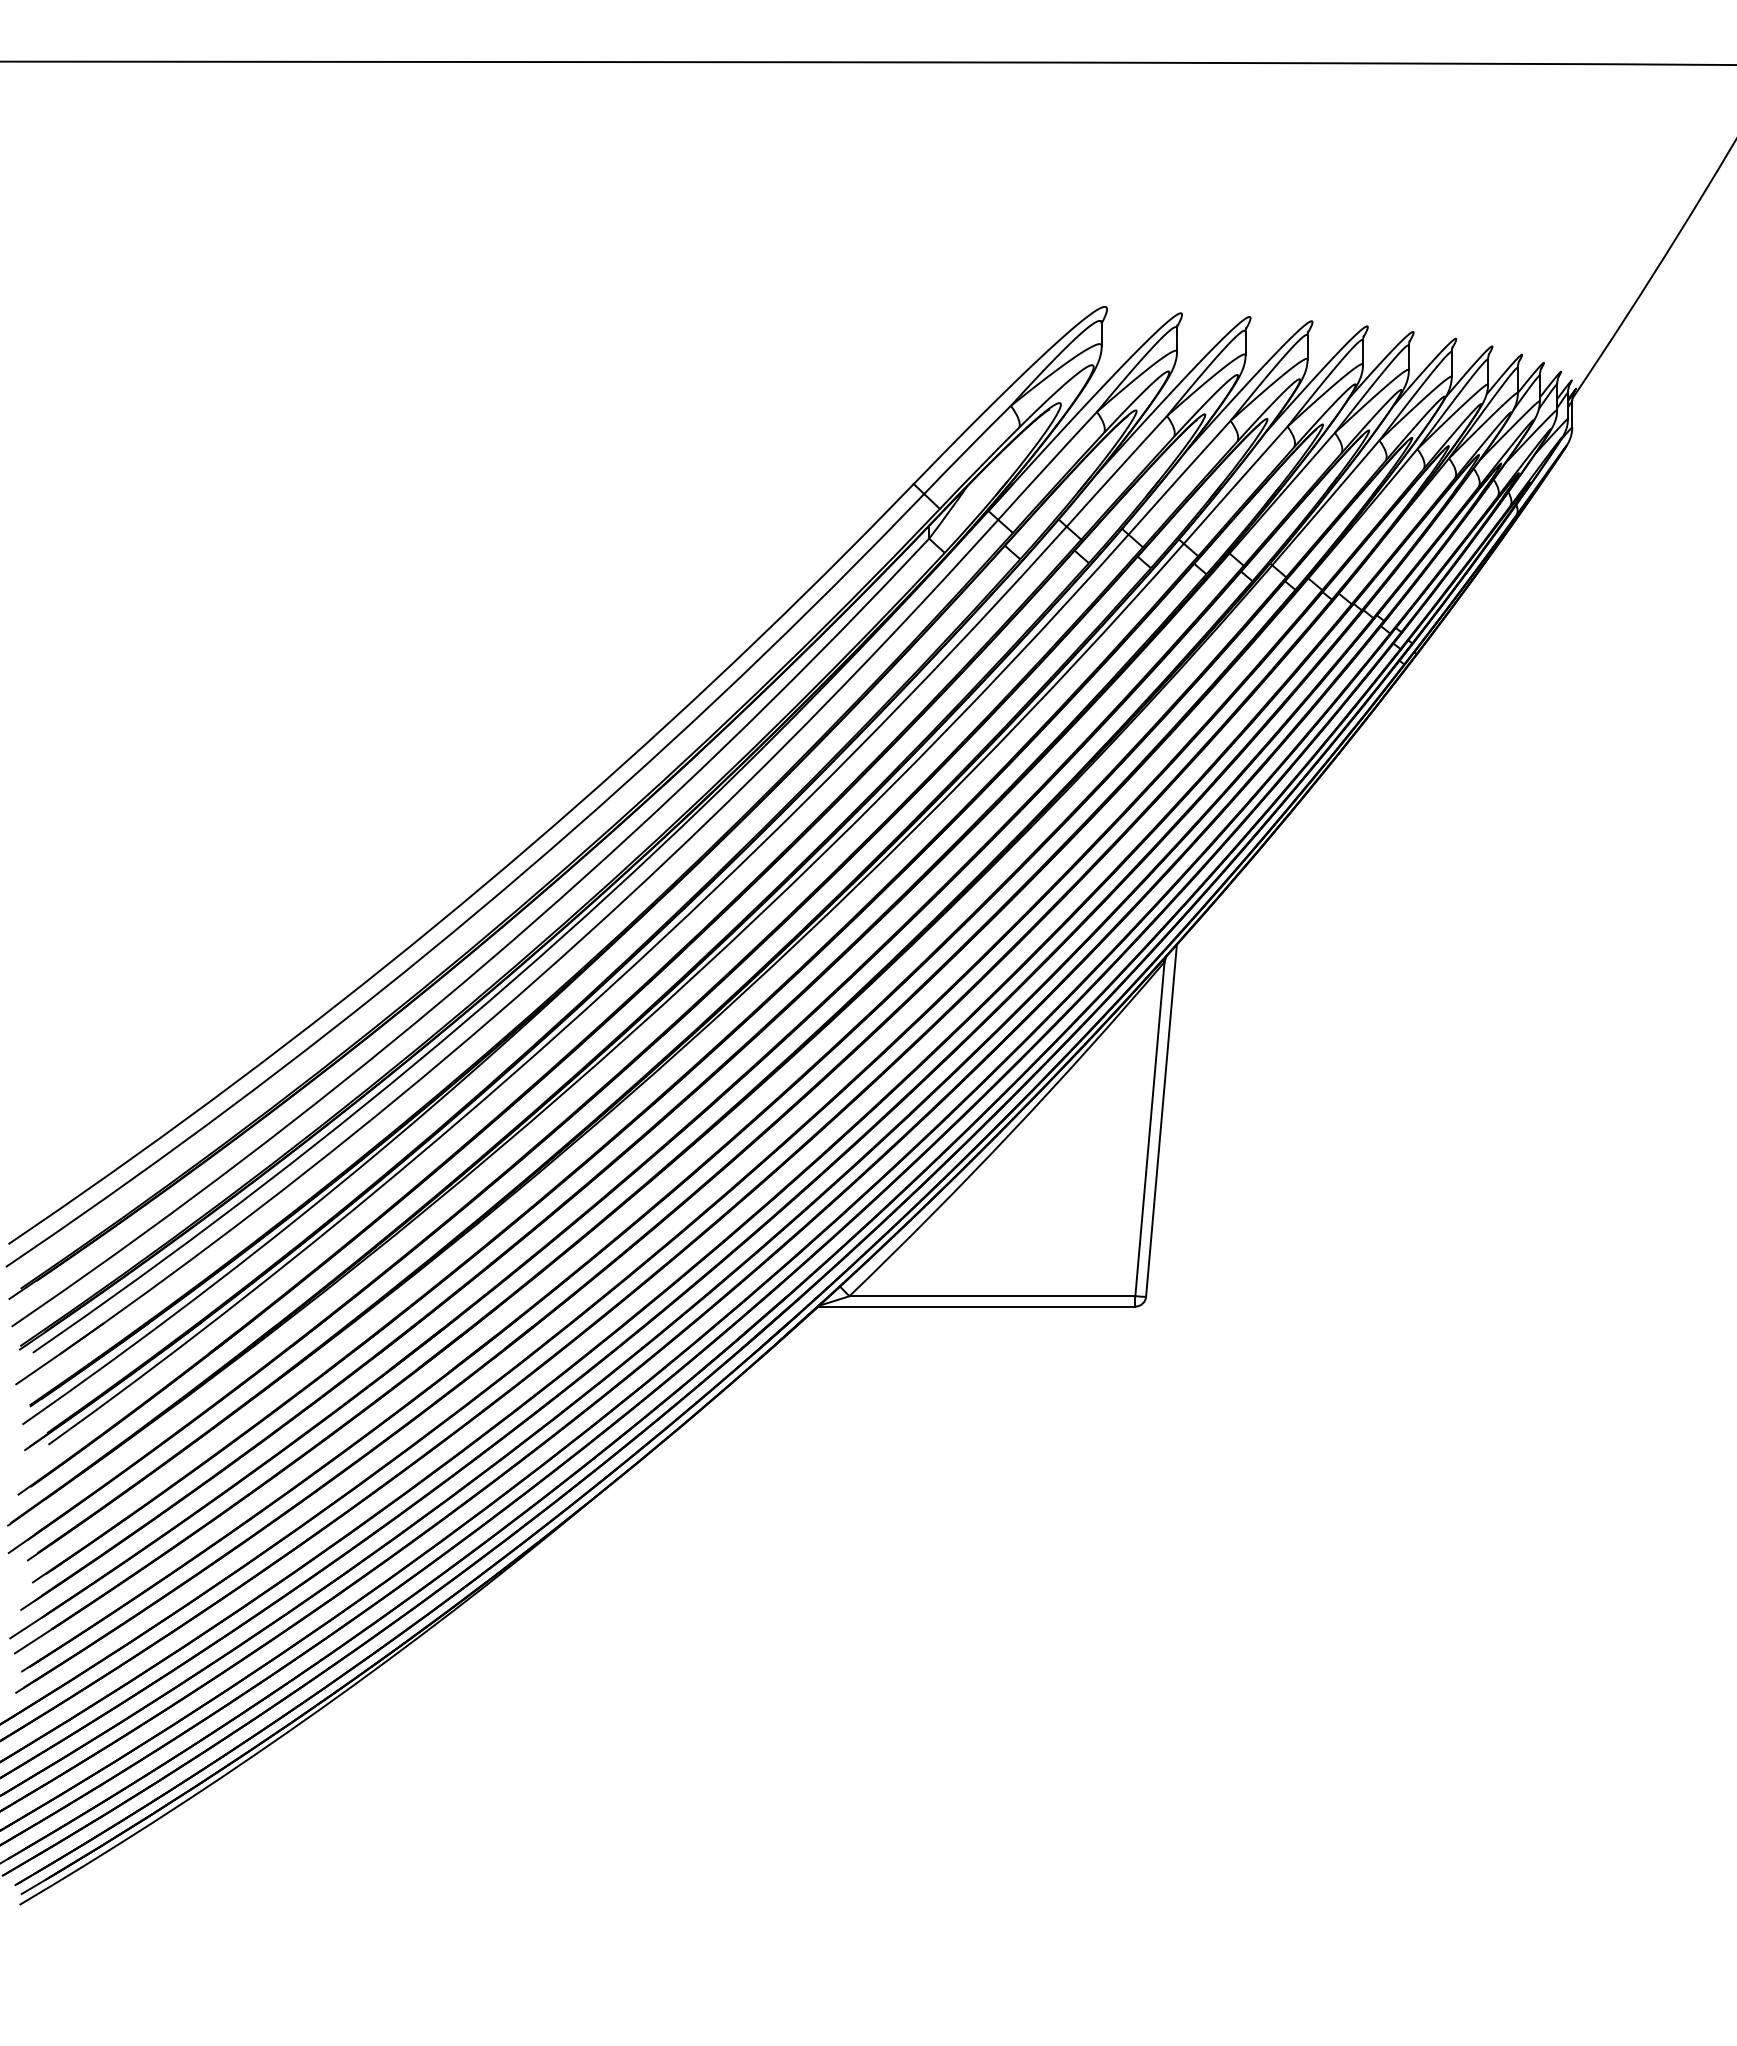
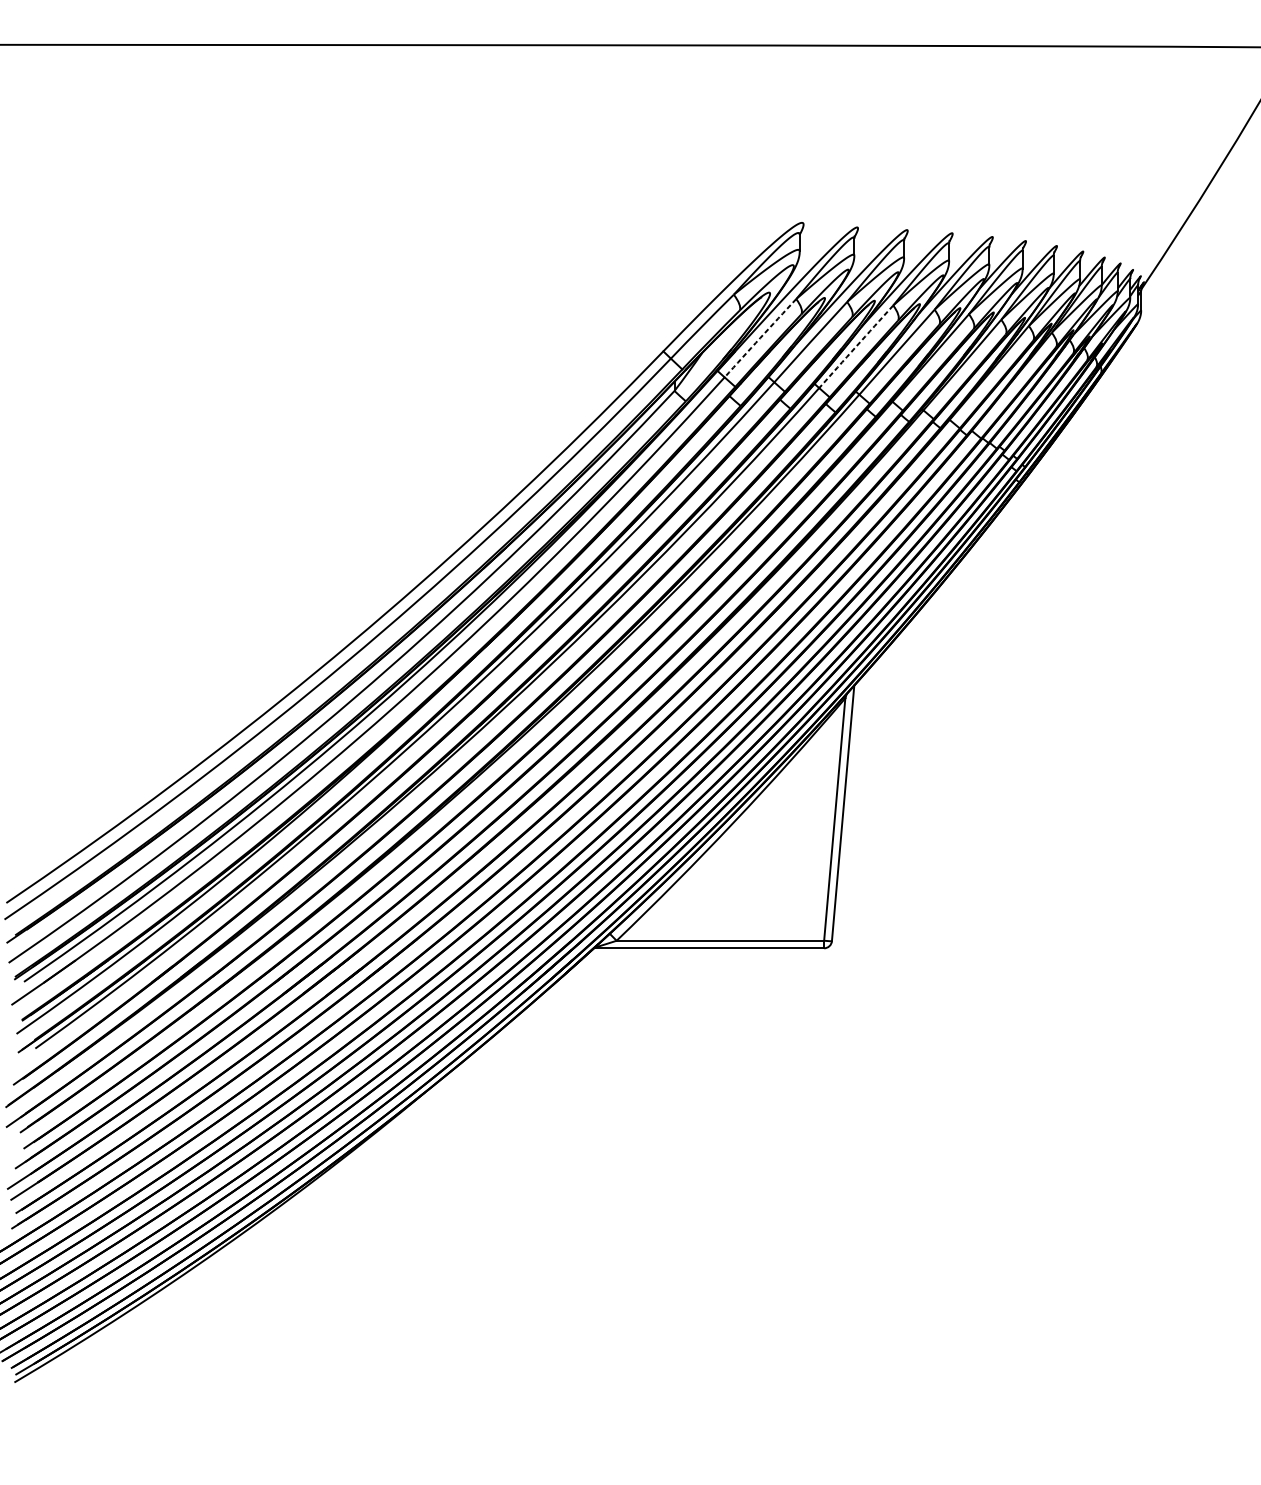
arc: (1047, 465) -> (760, 337), solid -> dashed
arc: (1179, 477) -> (856, 346), solid -> dashed

